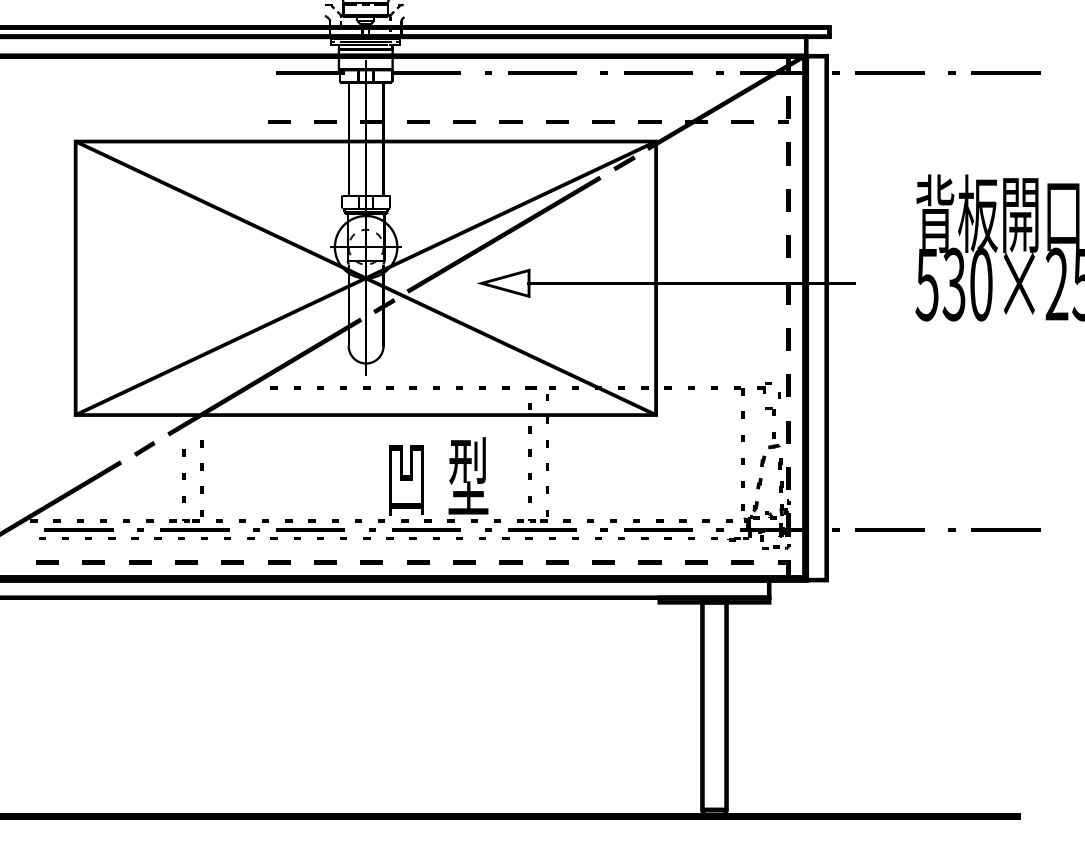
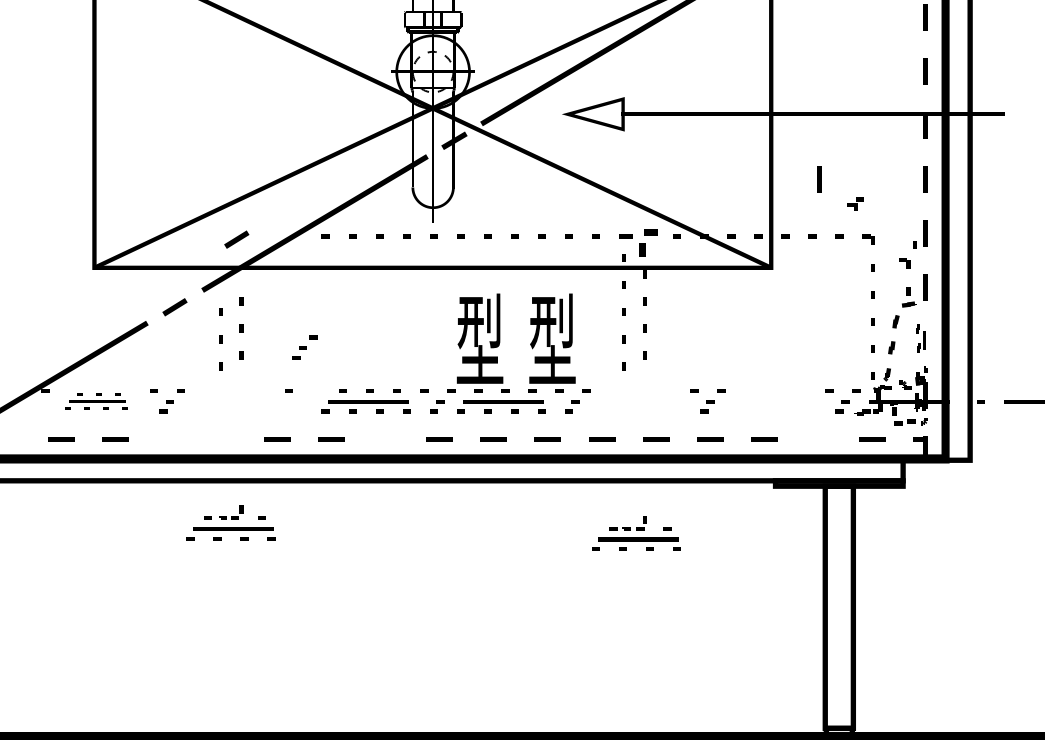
line: (697, 339) -> (819, 179), added
part: (764, 387) -> (855, 204), moved
line: (197, 390) -> (236, 239), added
part: (550, 393) -> (648, 242), size x1.6
part: (784, 475) -> (920, 338), size x0.7
text: (406, 476) -> (480, 339), 凹 -> 型
part: (192, 524) -> (230, 522), moved
part: (540, 524) -> (636, 533), moved
part: (77, 529) -> (96, 401), size x0.7
part: (257, 529) -> (304, 347), moved
part: (656, 529) -> (771, 401), removed
line: (140, 562) -> (170, 439), removed
line: (186, 562) -> (223, 439), removed
line: (325, 562) -> (385, 439), removed
line: (696, 562) -> (818, 439), removed

